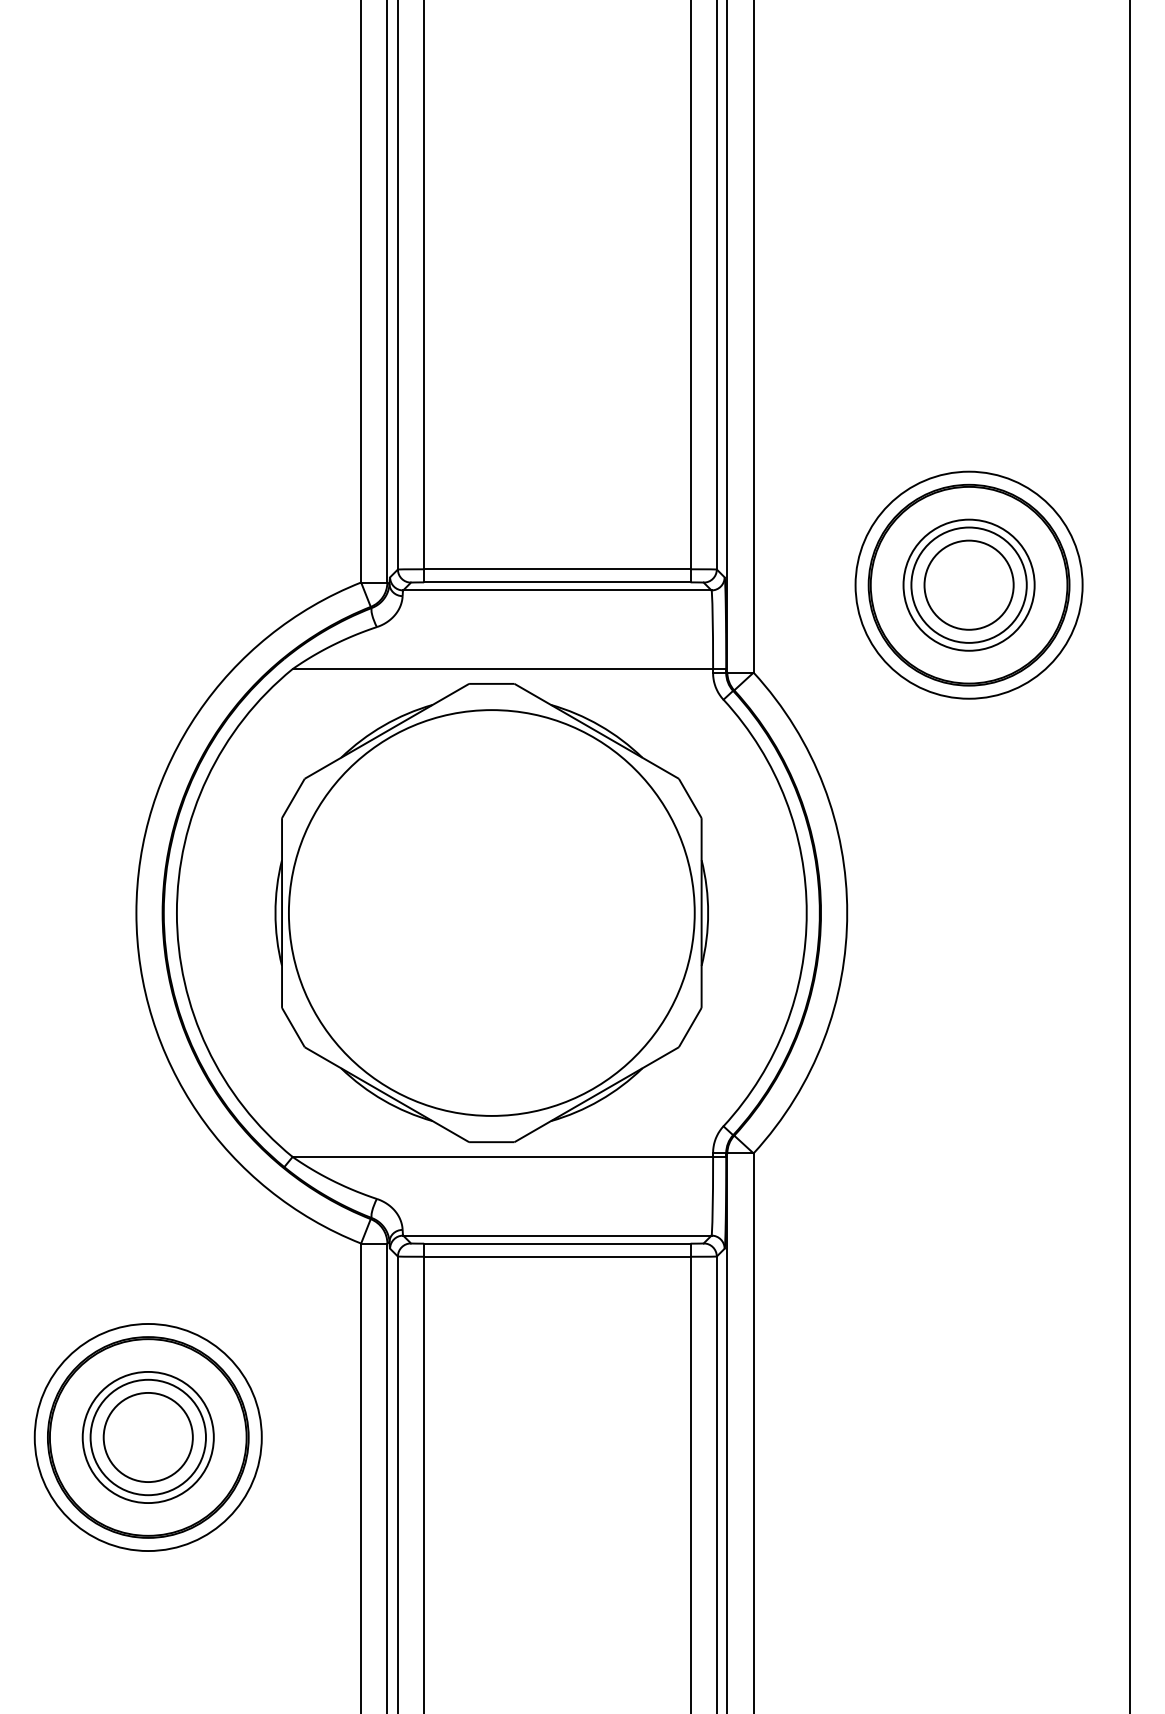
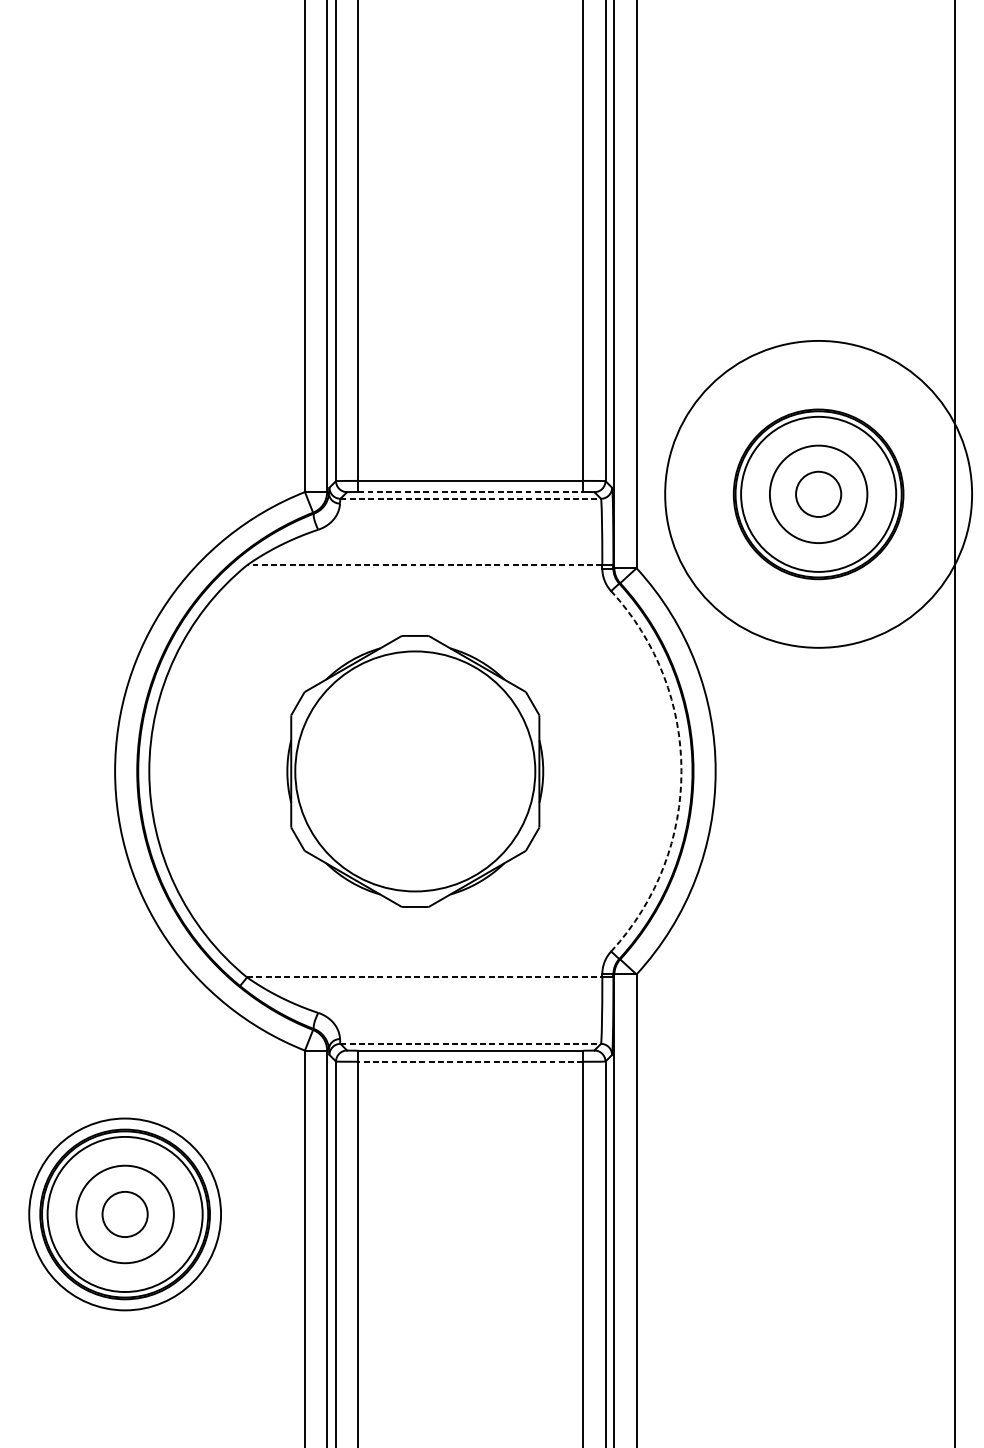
line: (557, 582) -> (470, 492), solid -> dashed
circle: (968, 584) -> (818, 493), size x0.6
circle: (968, 584) -> (818, 493), size x1.4
circle: (968, 584) -> (818, 493), size x1.6
line: (557, 590) -> (470, 498), solid -> dashed
line: (502, 669) -> (424, 565), solid -> dashed
part: (491, 913) -> (415, 771), size x0.7
arc: (806, 913) -> (681, 771), solid -> dashed
line: (503, 1156) -> (425, 977), solid -> dashed
line: (557, 1235) -> (470, 1043), solid -> dashed
line: (556, 1256) -> (470, 1061), solid -> dashed
circle: (147, 1437) -> (124, 1214), size x0.6
circle: (147, 1437) -> (124, 1214), size x1.4

